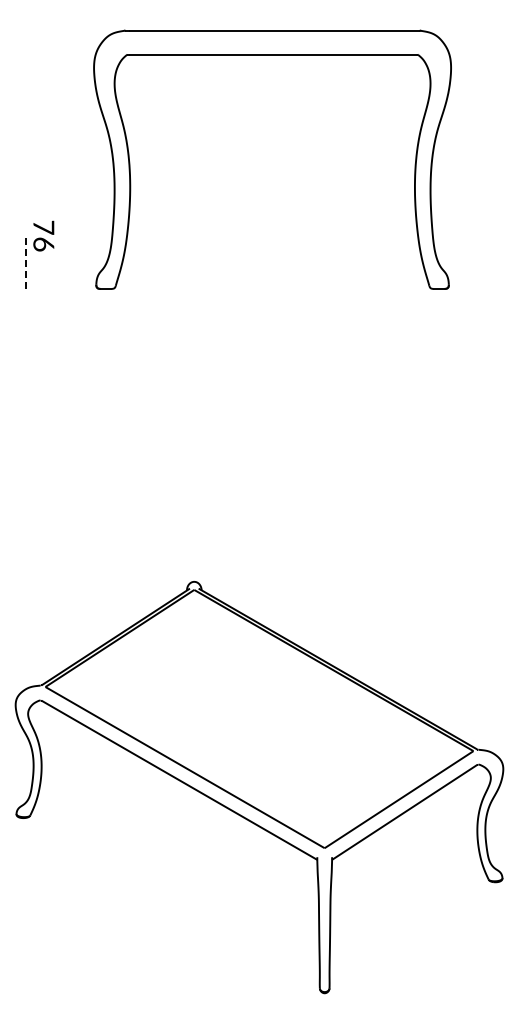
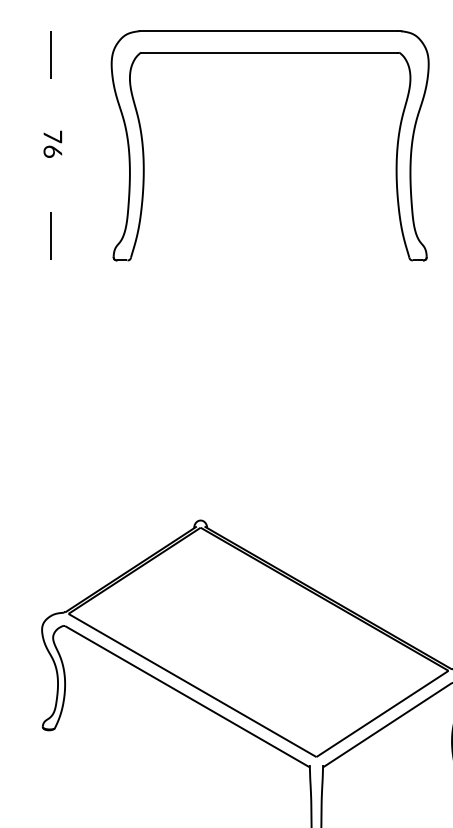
line: (25, 57) -> (50, 54), added
text: (43, 235) -> (52, 143), moved
line: (25, 261) -> (50, 236), dashed -> solid

